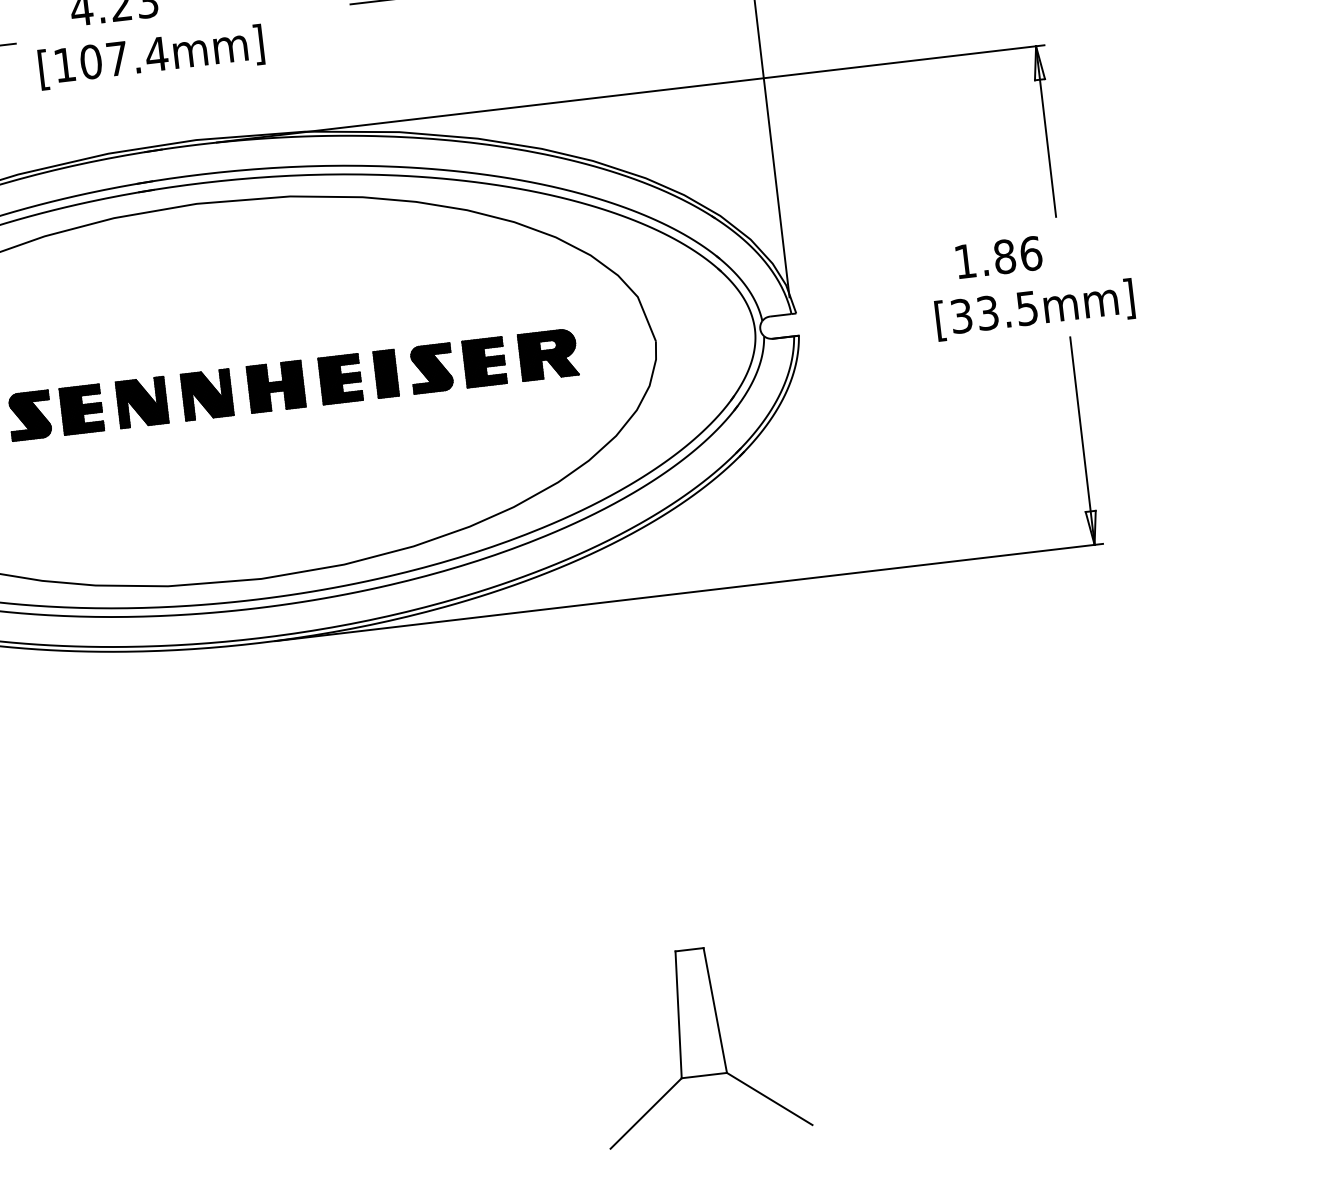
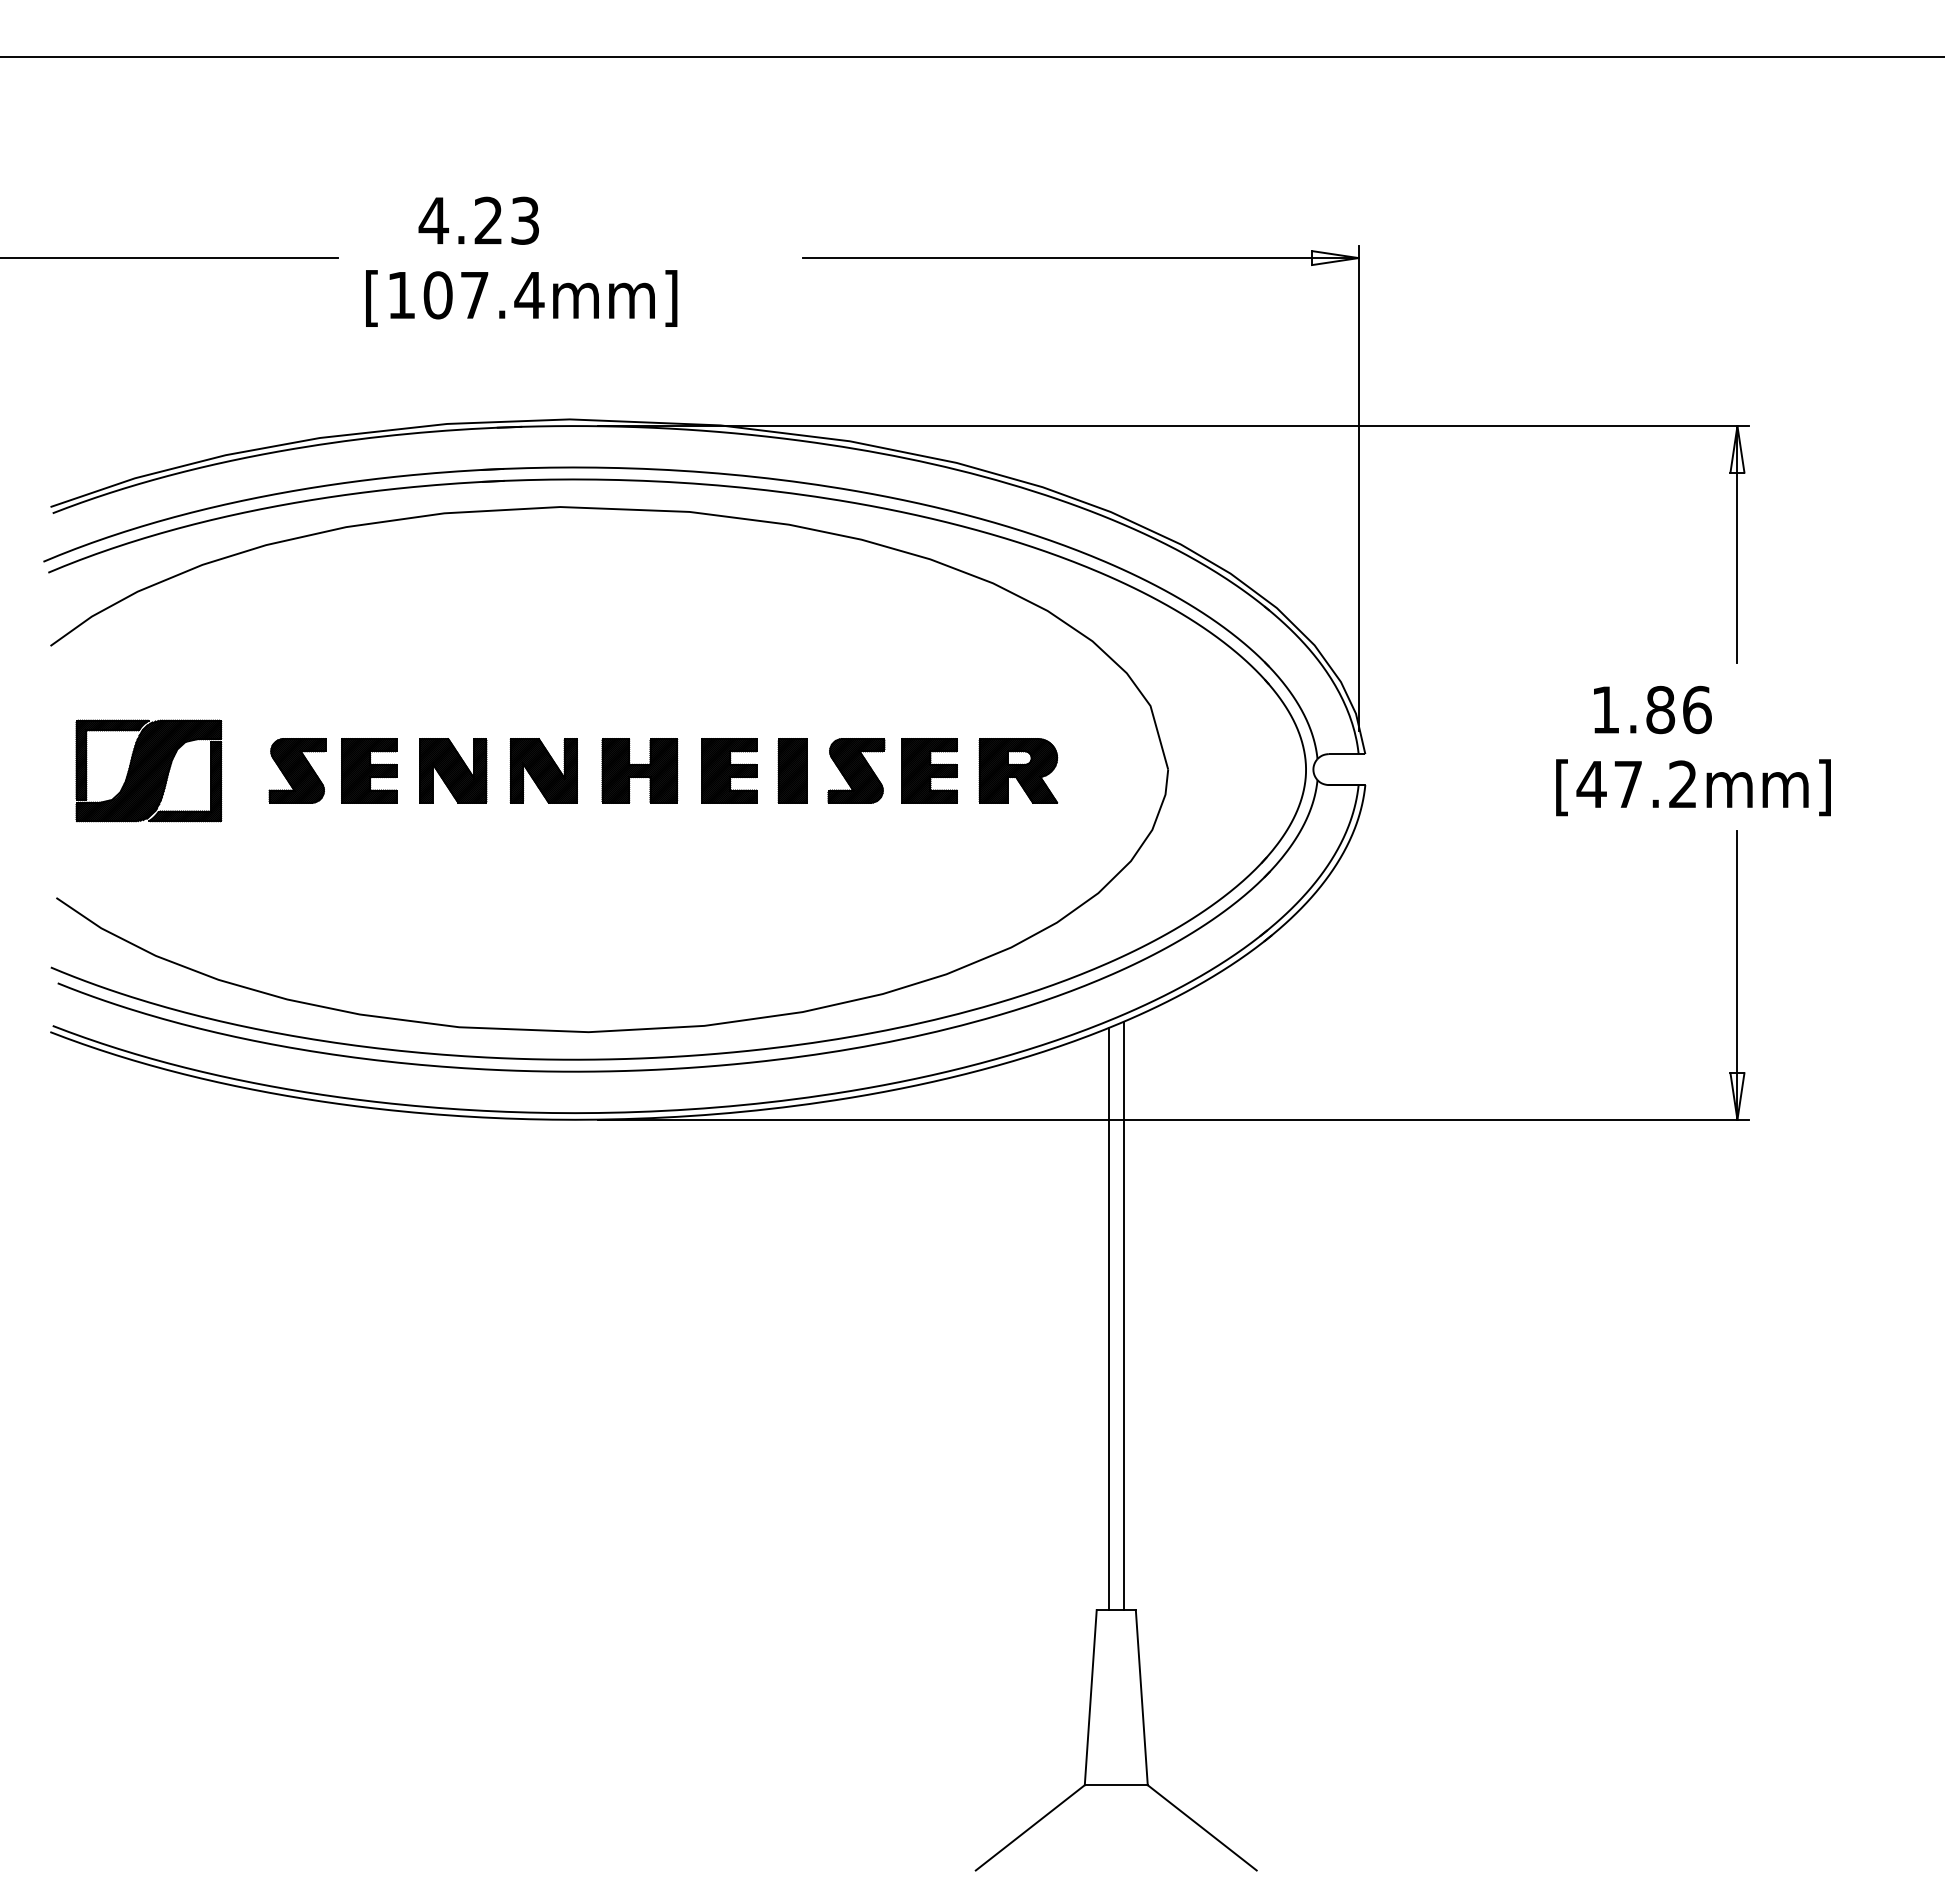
text: (993, 312) -> (1636, 784), [33.5mm] -> [47.2mm]
line: (669, 737) -> (1123, 1315), added
line: (659, 740) -> (1108, 1318), added

